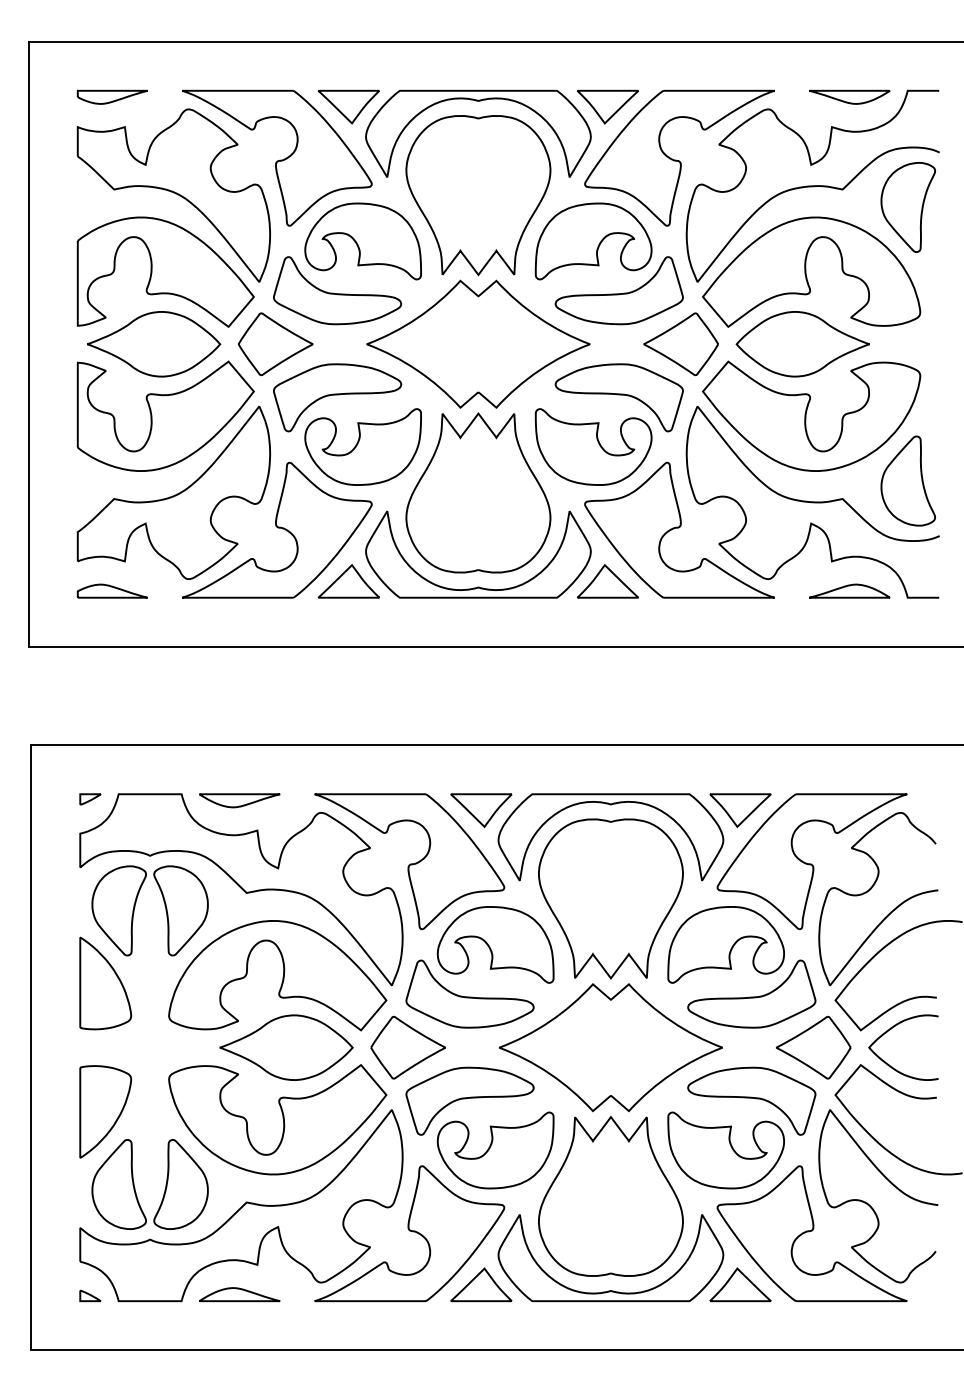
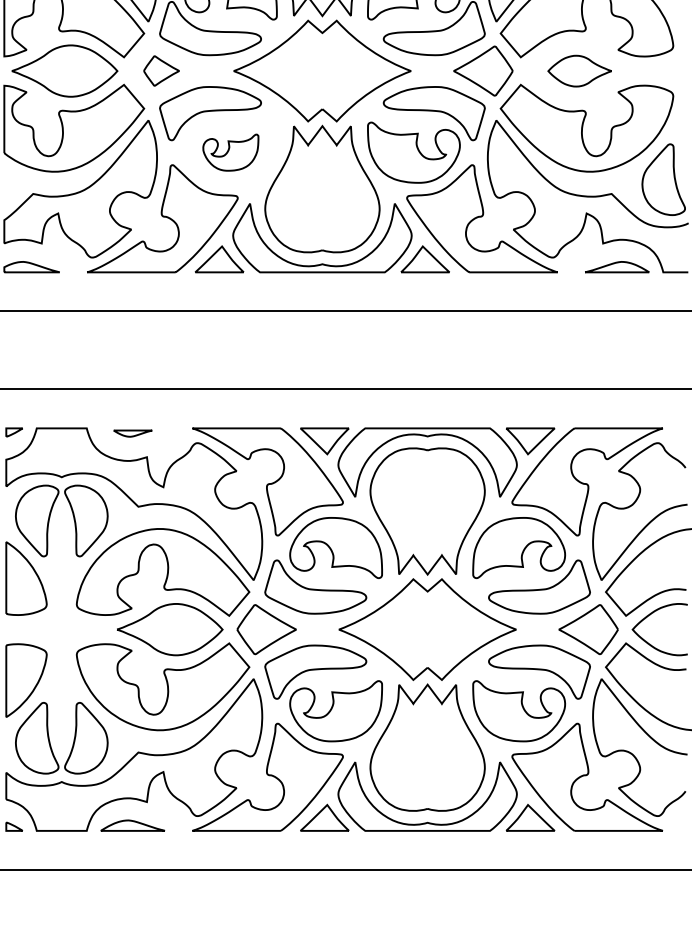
part: (275, 343) -> (161, 70), size x0.6
part: (802, 344) -> (579, 71), size x0.6
part: (362, 446) -> (230, 152), size x0.6
part: (239, 800) -> (132, 433), size x0.6

